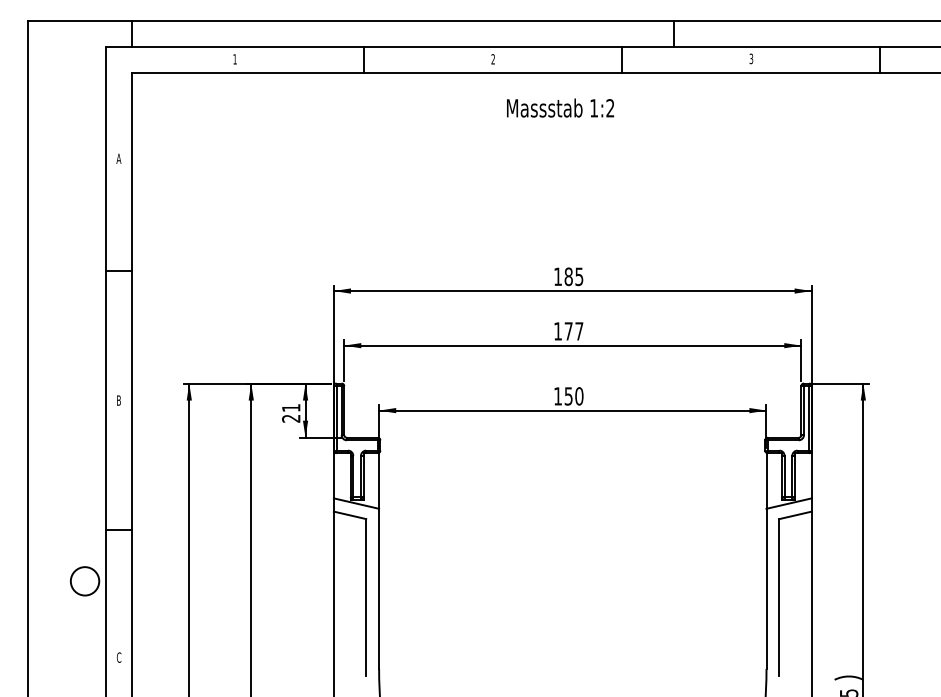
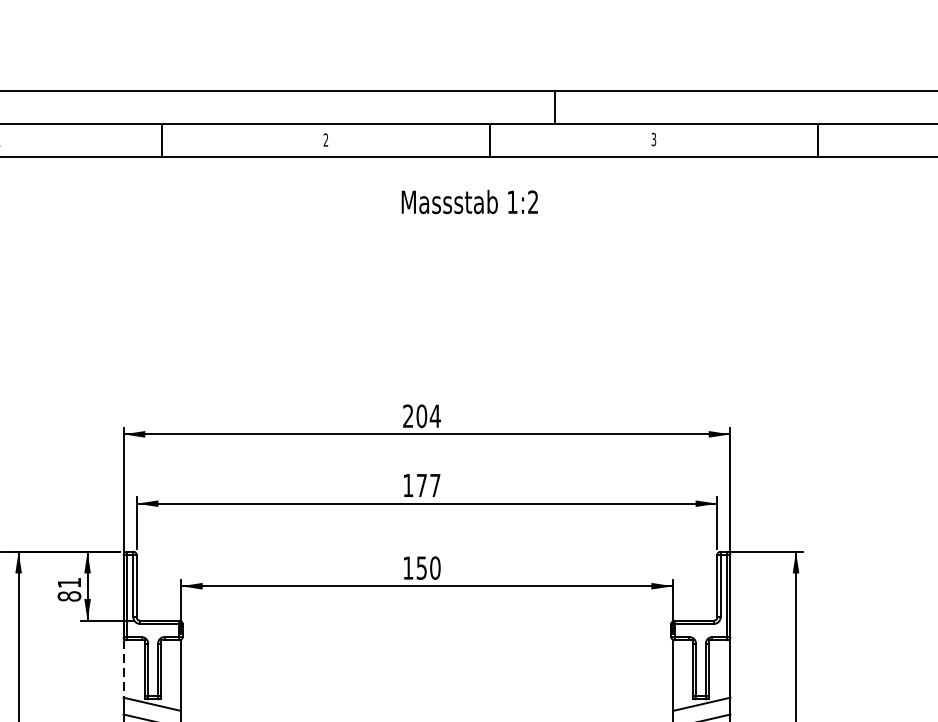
text: (560, 107) -> (469, 201), moved
text: (568, 276) -> (421, 415), 185 -> 204
text: (291, 418) -> (69, 596), 21 -> 81
line: (333, 475) -> (123, 668), solid -> dashed

